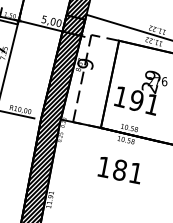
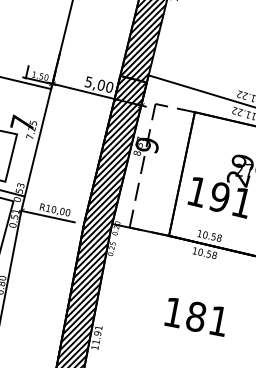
text: (118, 170) -> (194, 317), moved

